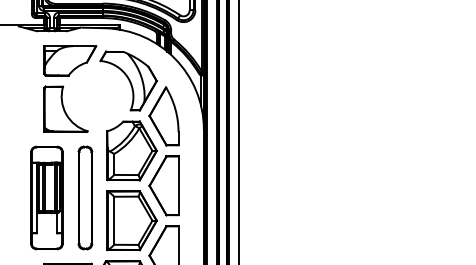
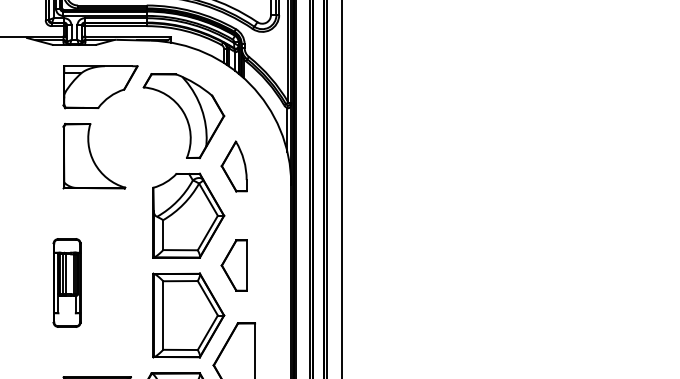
part: (163, 116) -> (233, 166), size x0.6
part: (163, 185) -> (233, 265), size x0.6
part: (46, 197) -> (66, 282), size x0.6
part: (84, 197) -> (121, 282), removed

